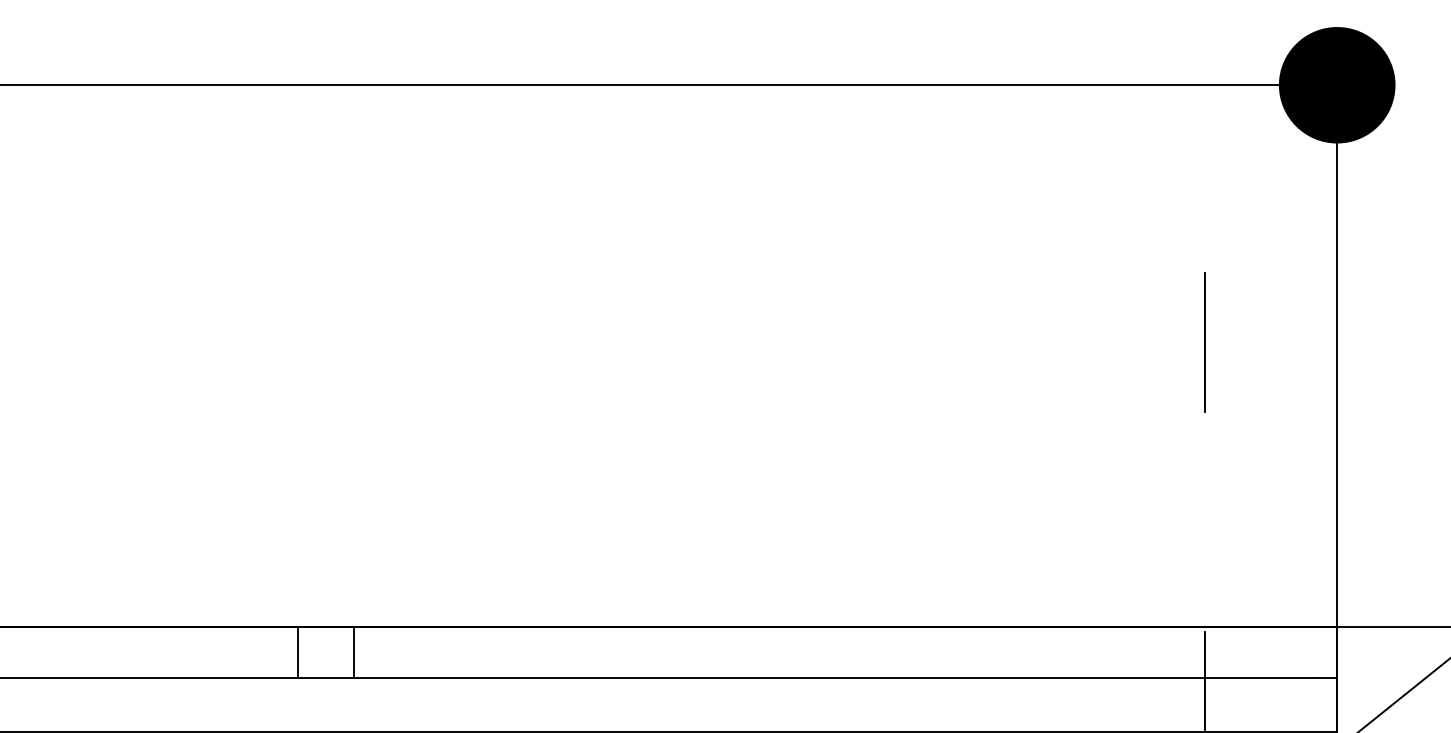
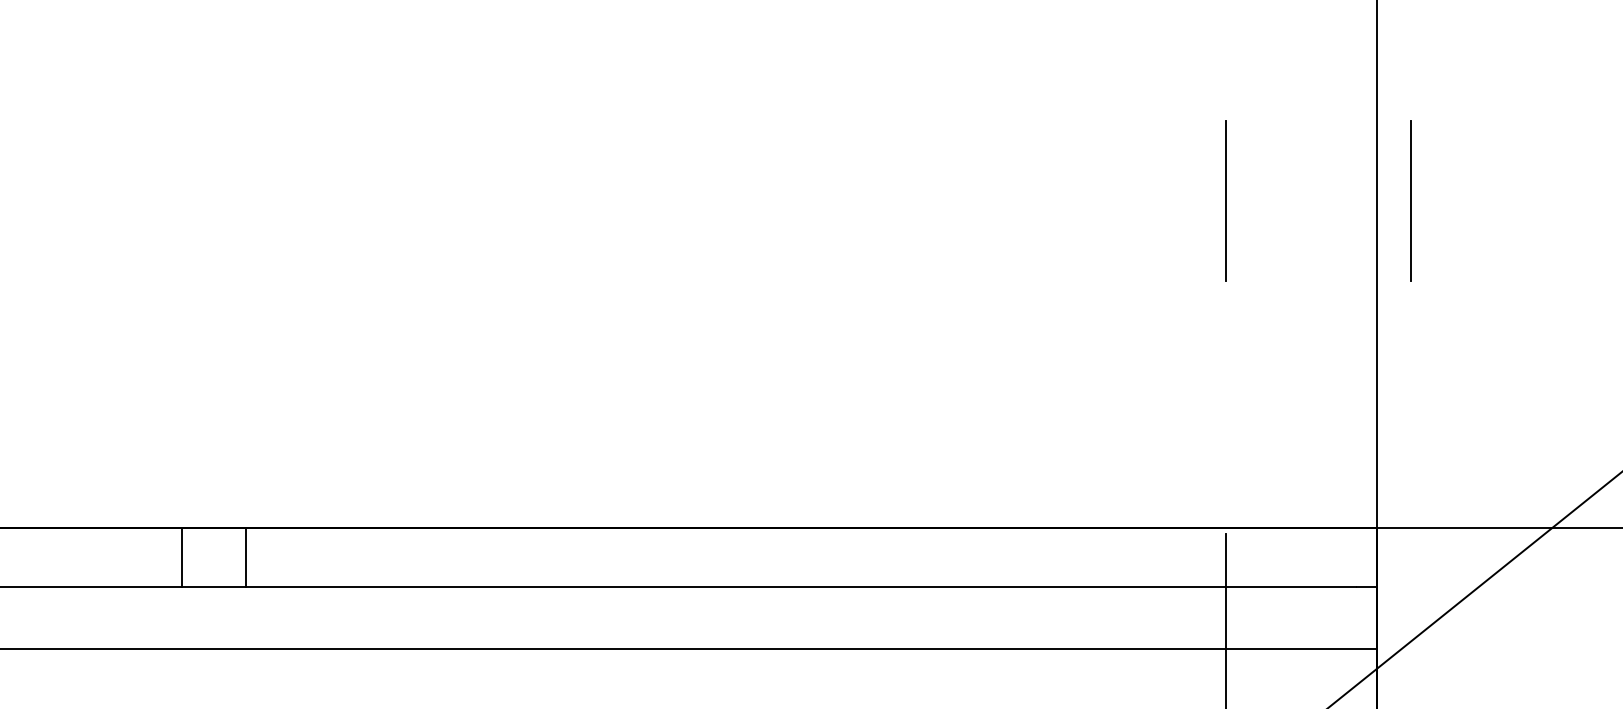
line: (1365, 342) -> (1409, 201), added

